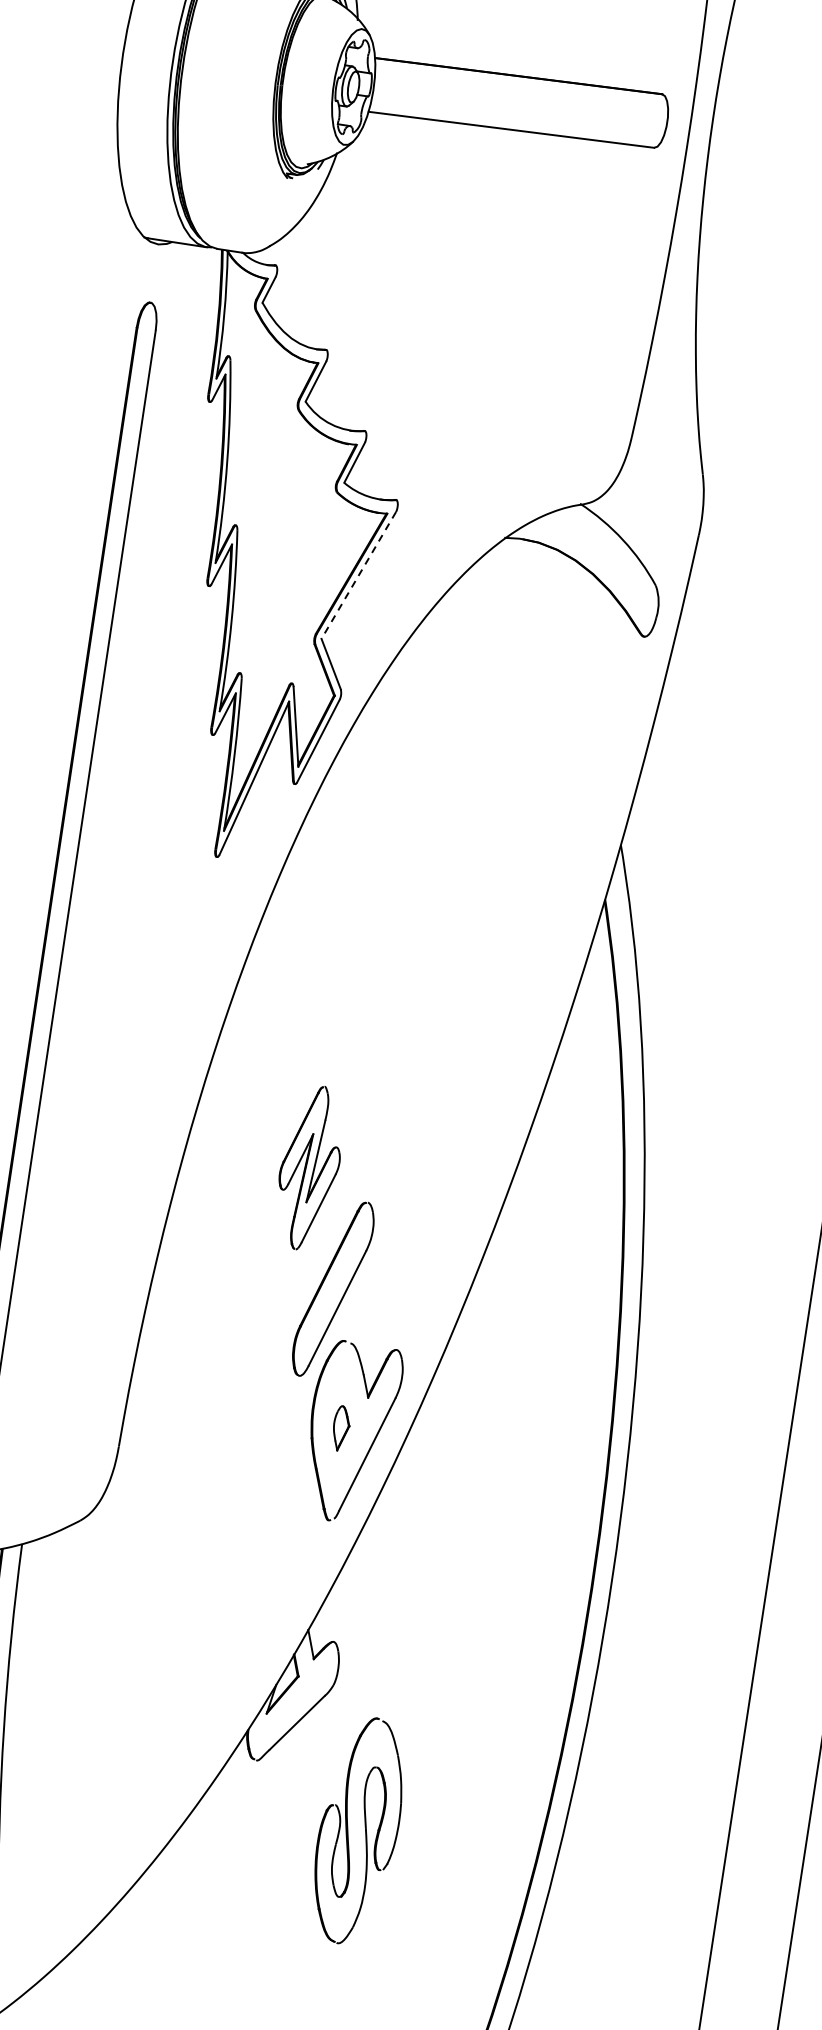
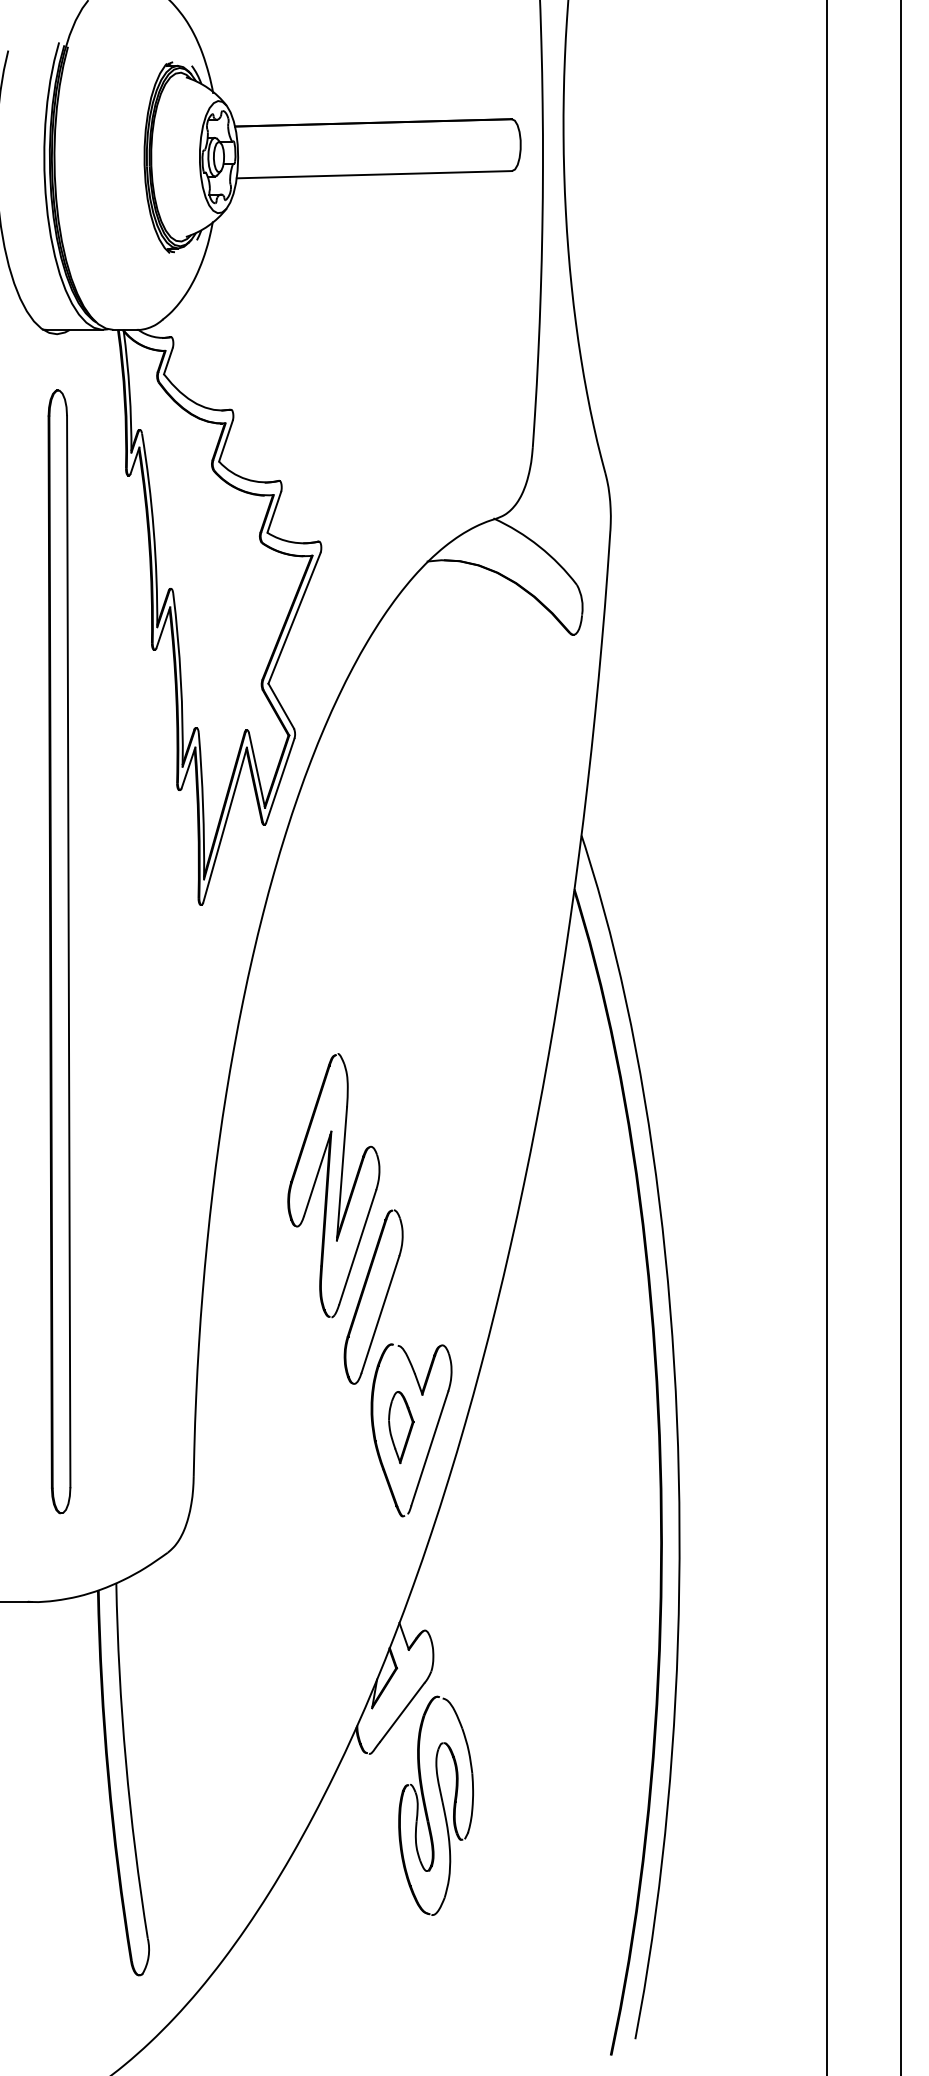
line: (358, 575) -> (294, 618), dashed -> solid
part: (309, 1167) -> (333, 1185), size x1.67
part: (341, 1428) -> (401, 1427), size x1.67
part: (364, 1829) -> (441, 1803), moved

